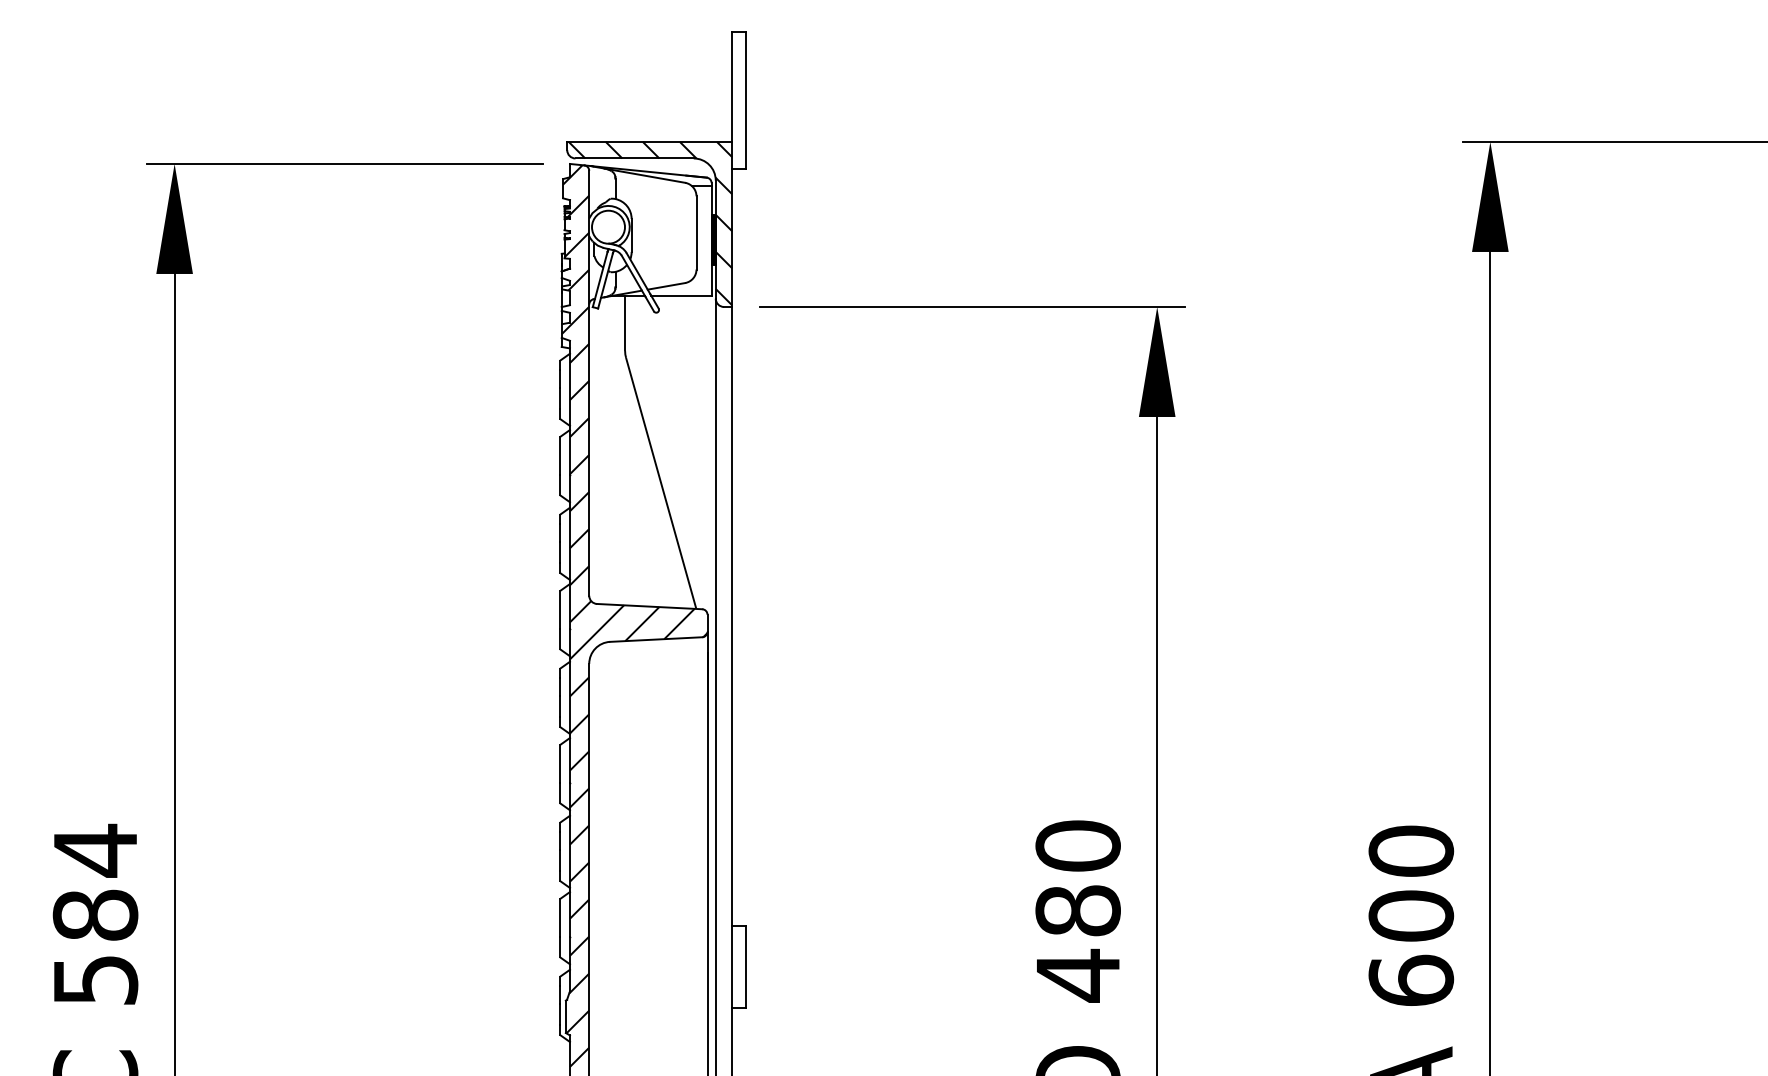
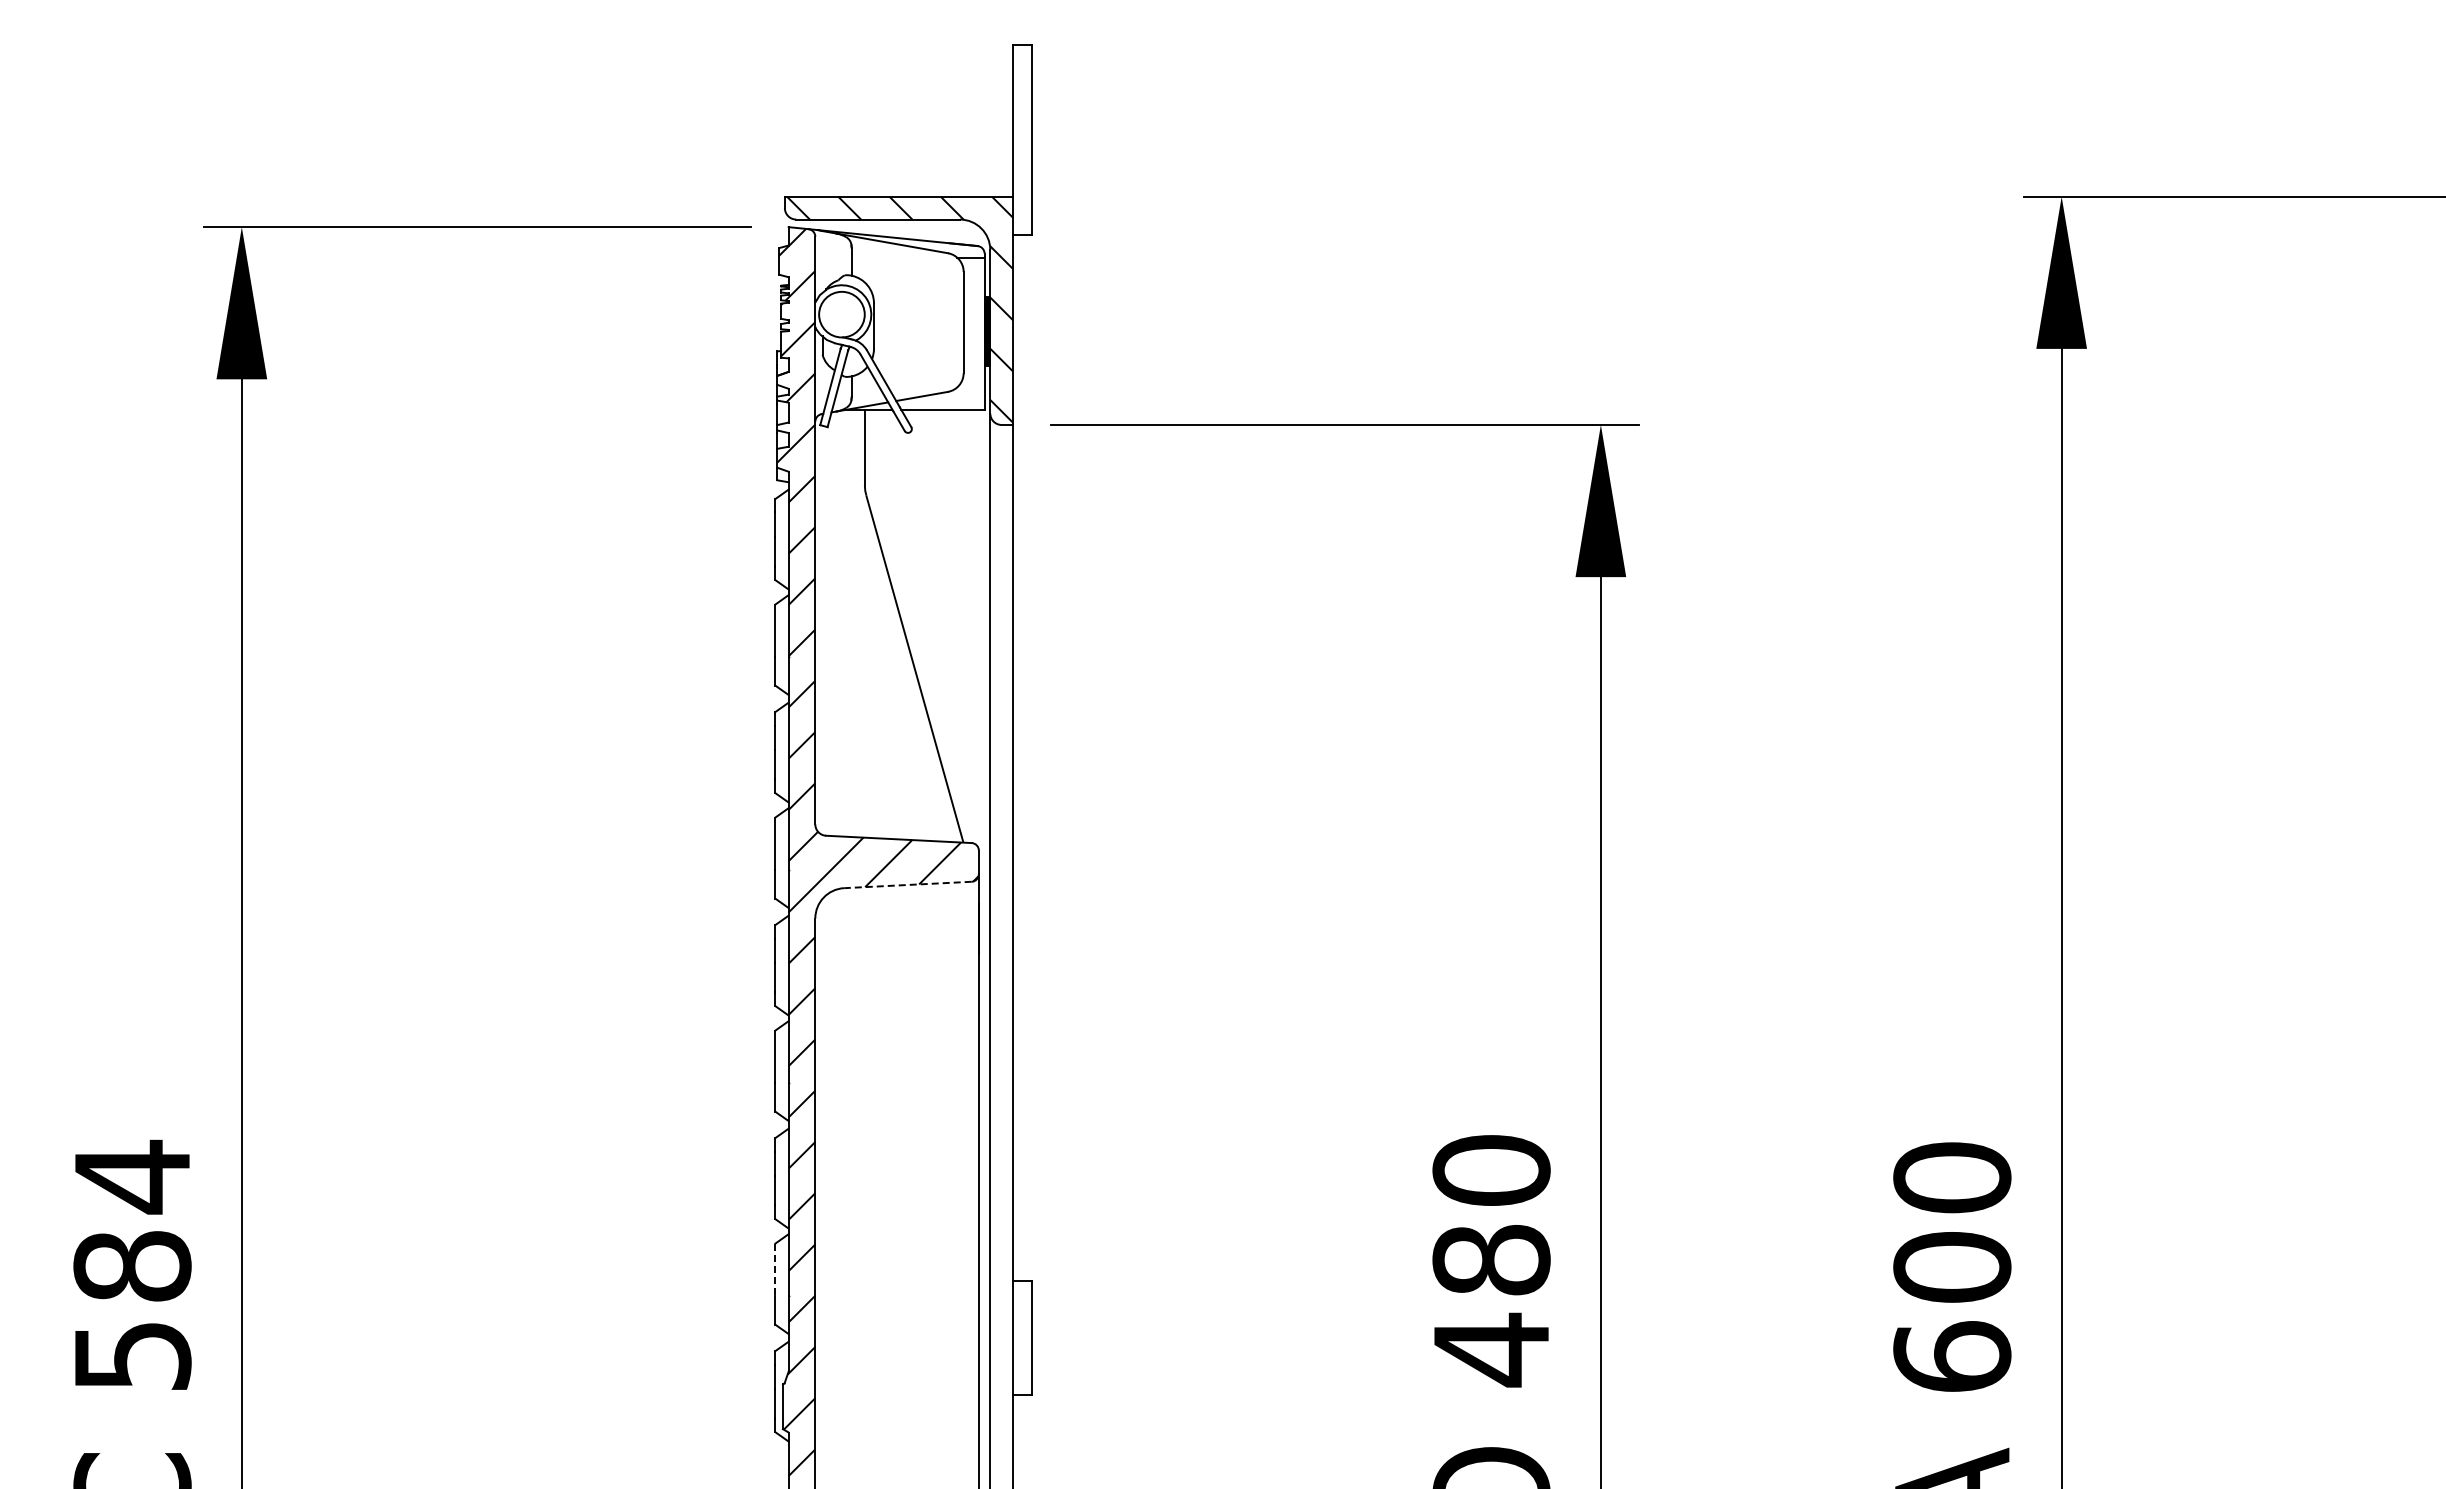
line: (655, 639) -> (907, 884), solid -> dashed
line: (560, 918) -> (775, 1270), solid -> dashed

